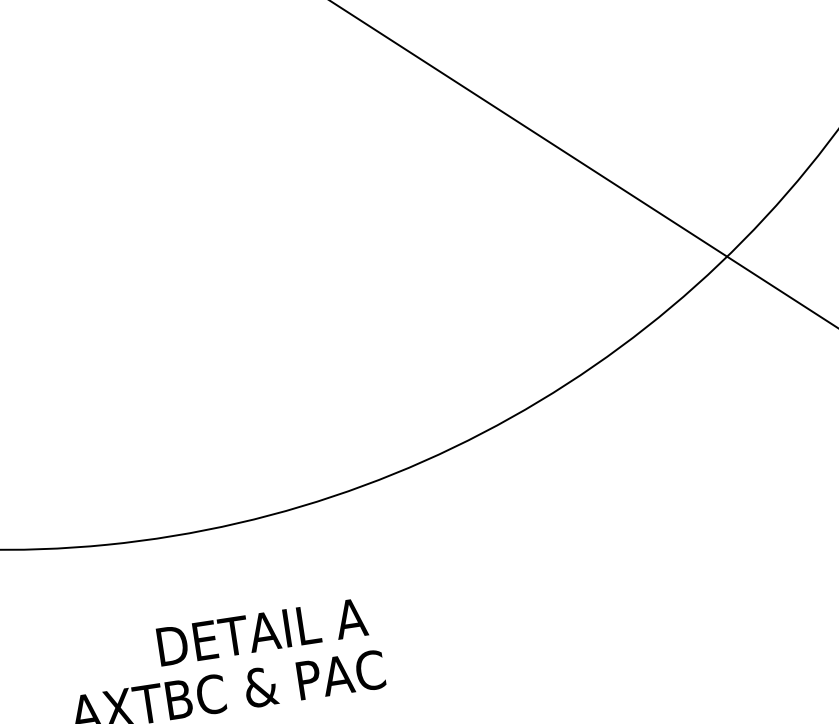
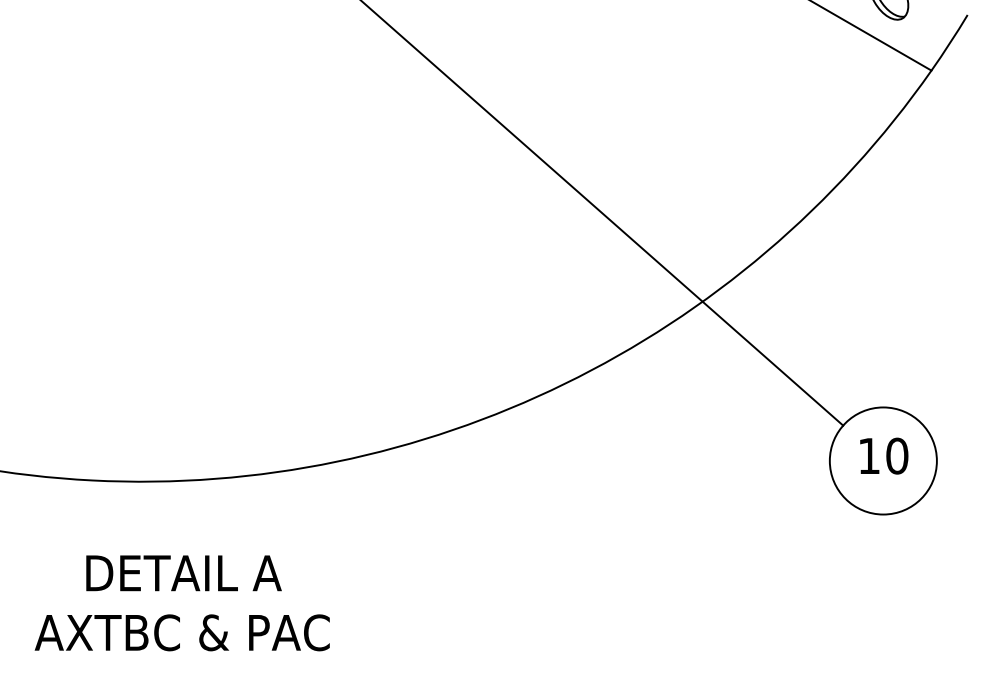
text: (261, 632) -> (183, 573), moved

